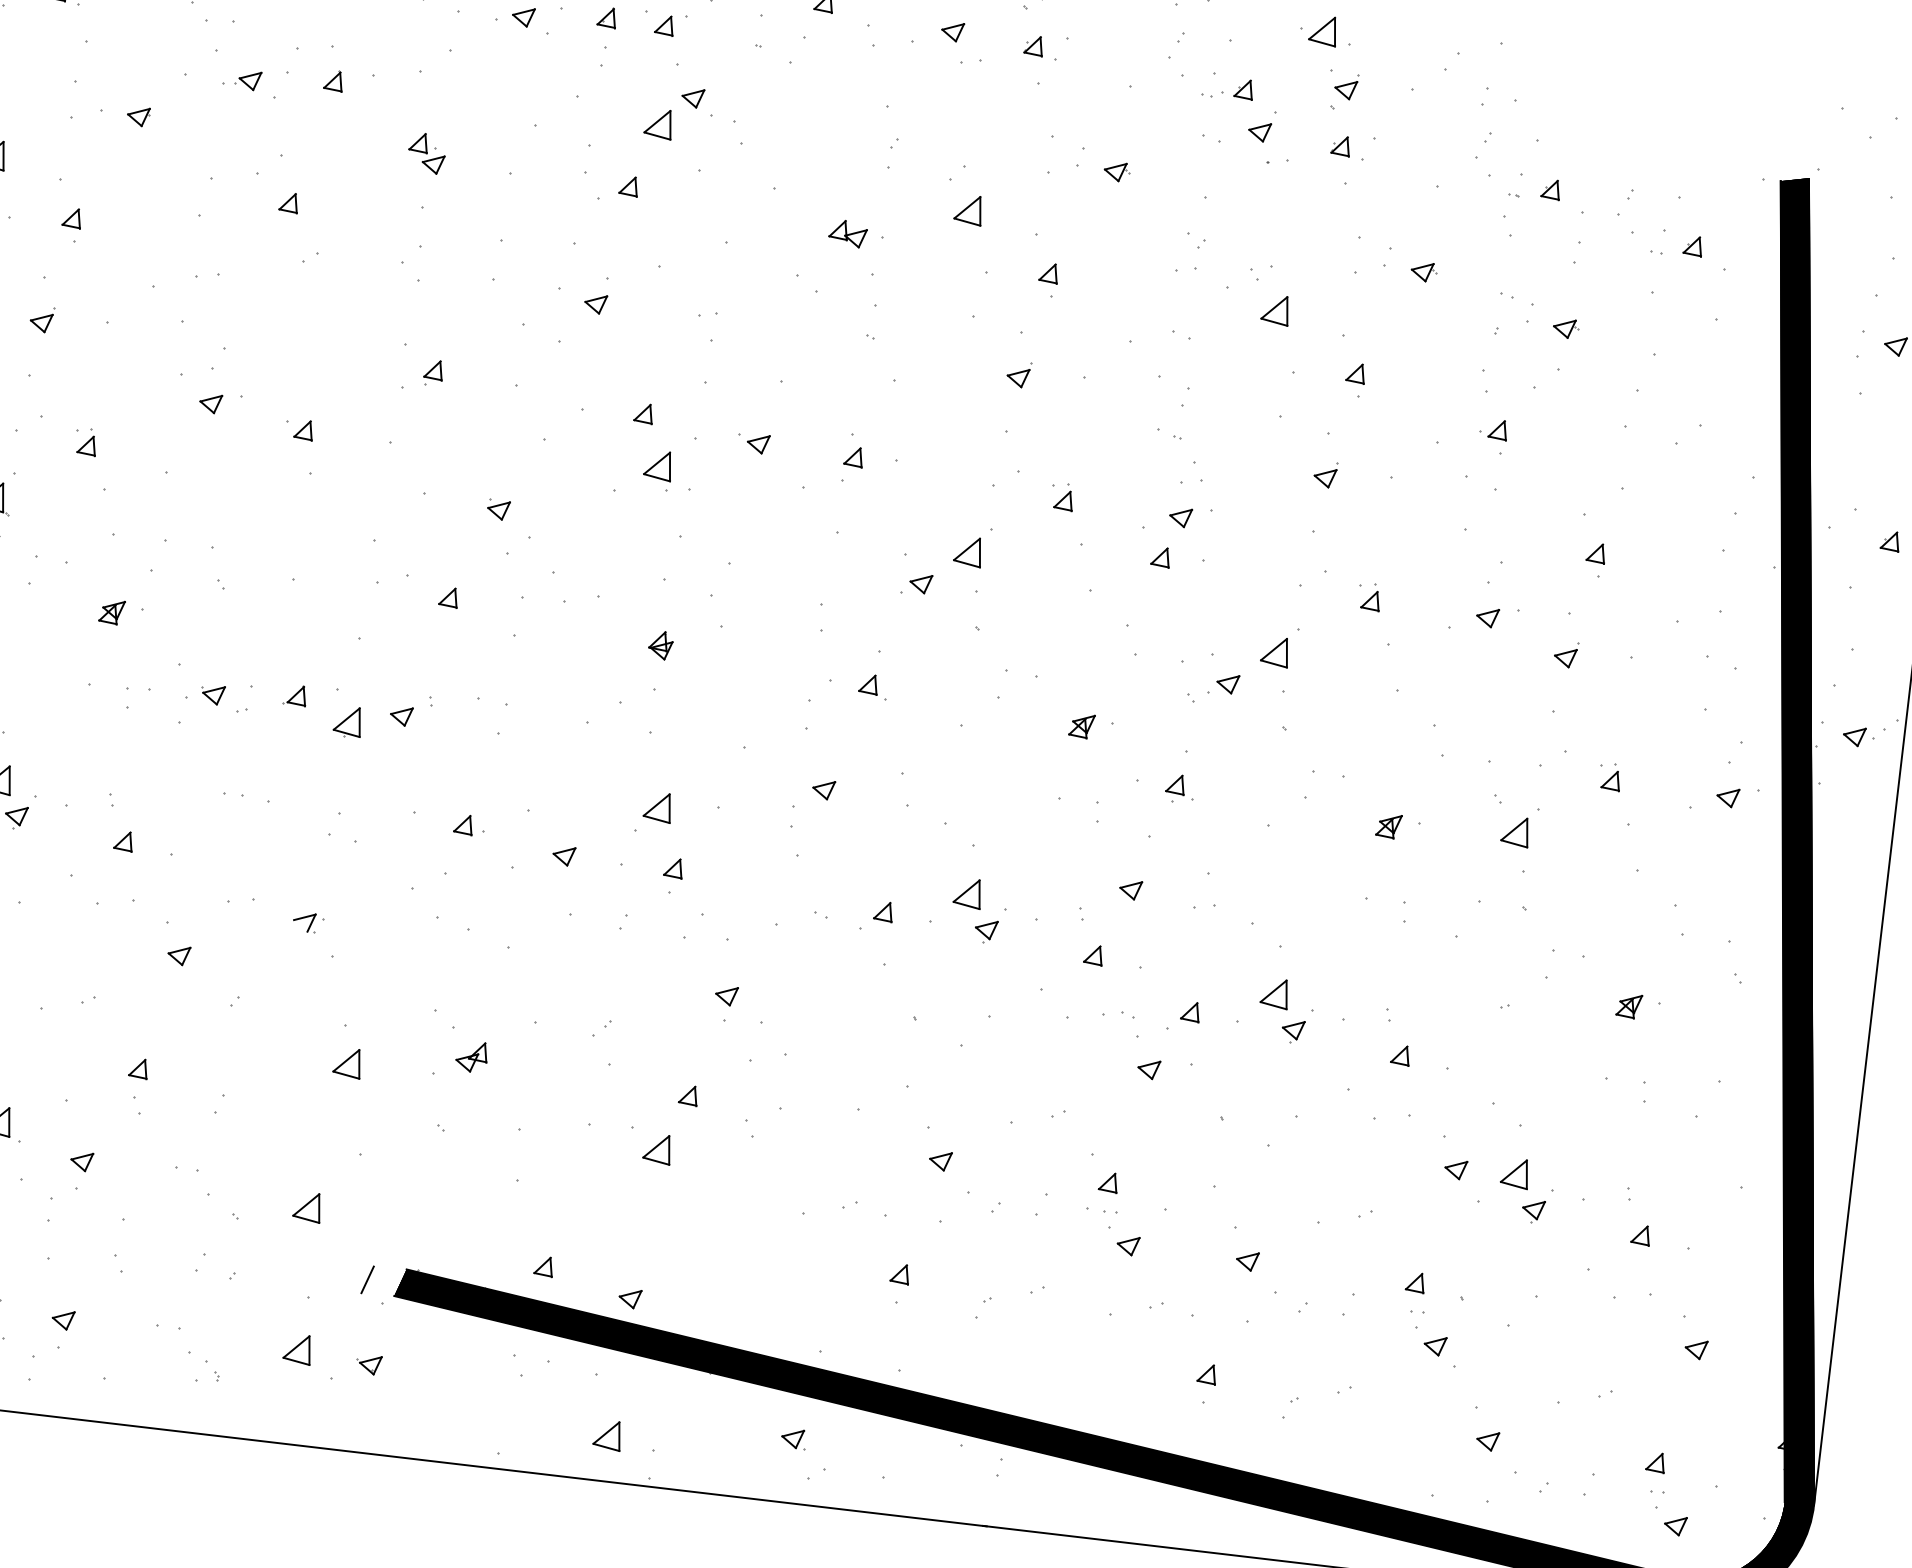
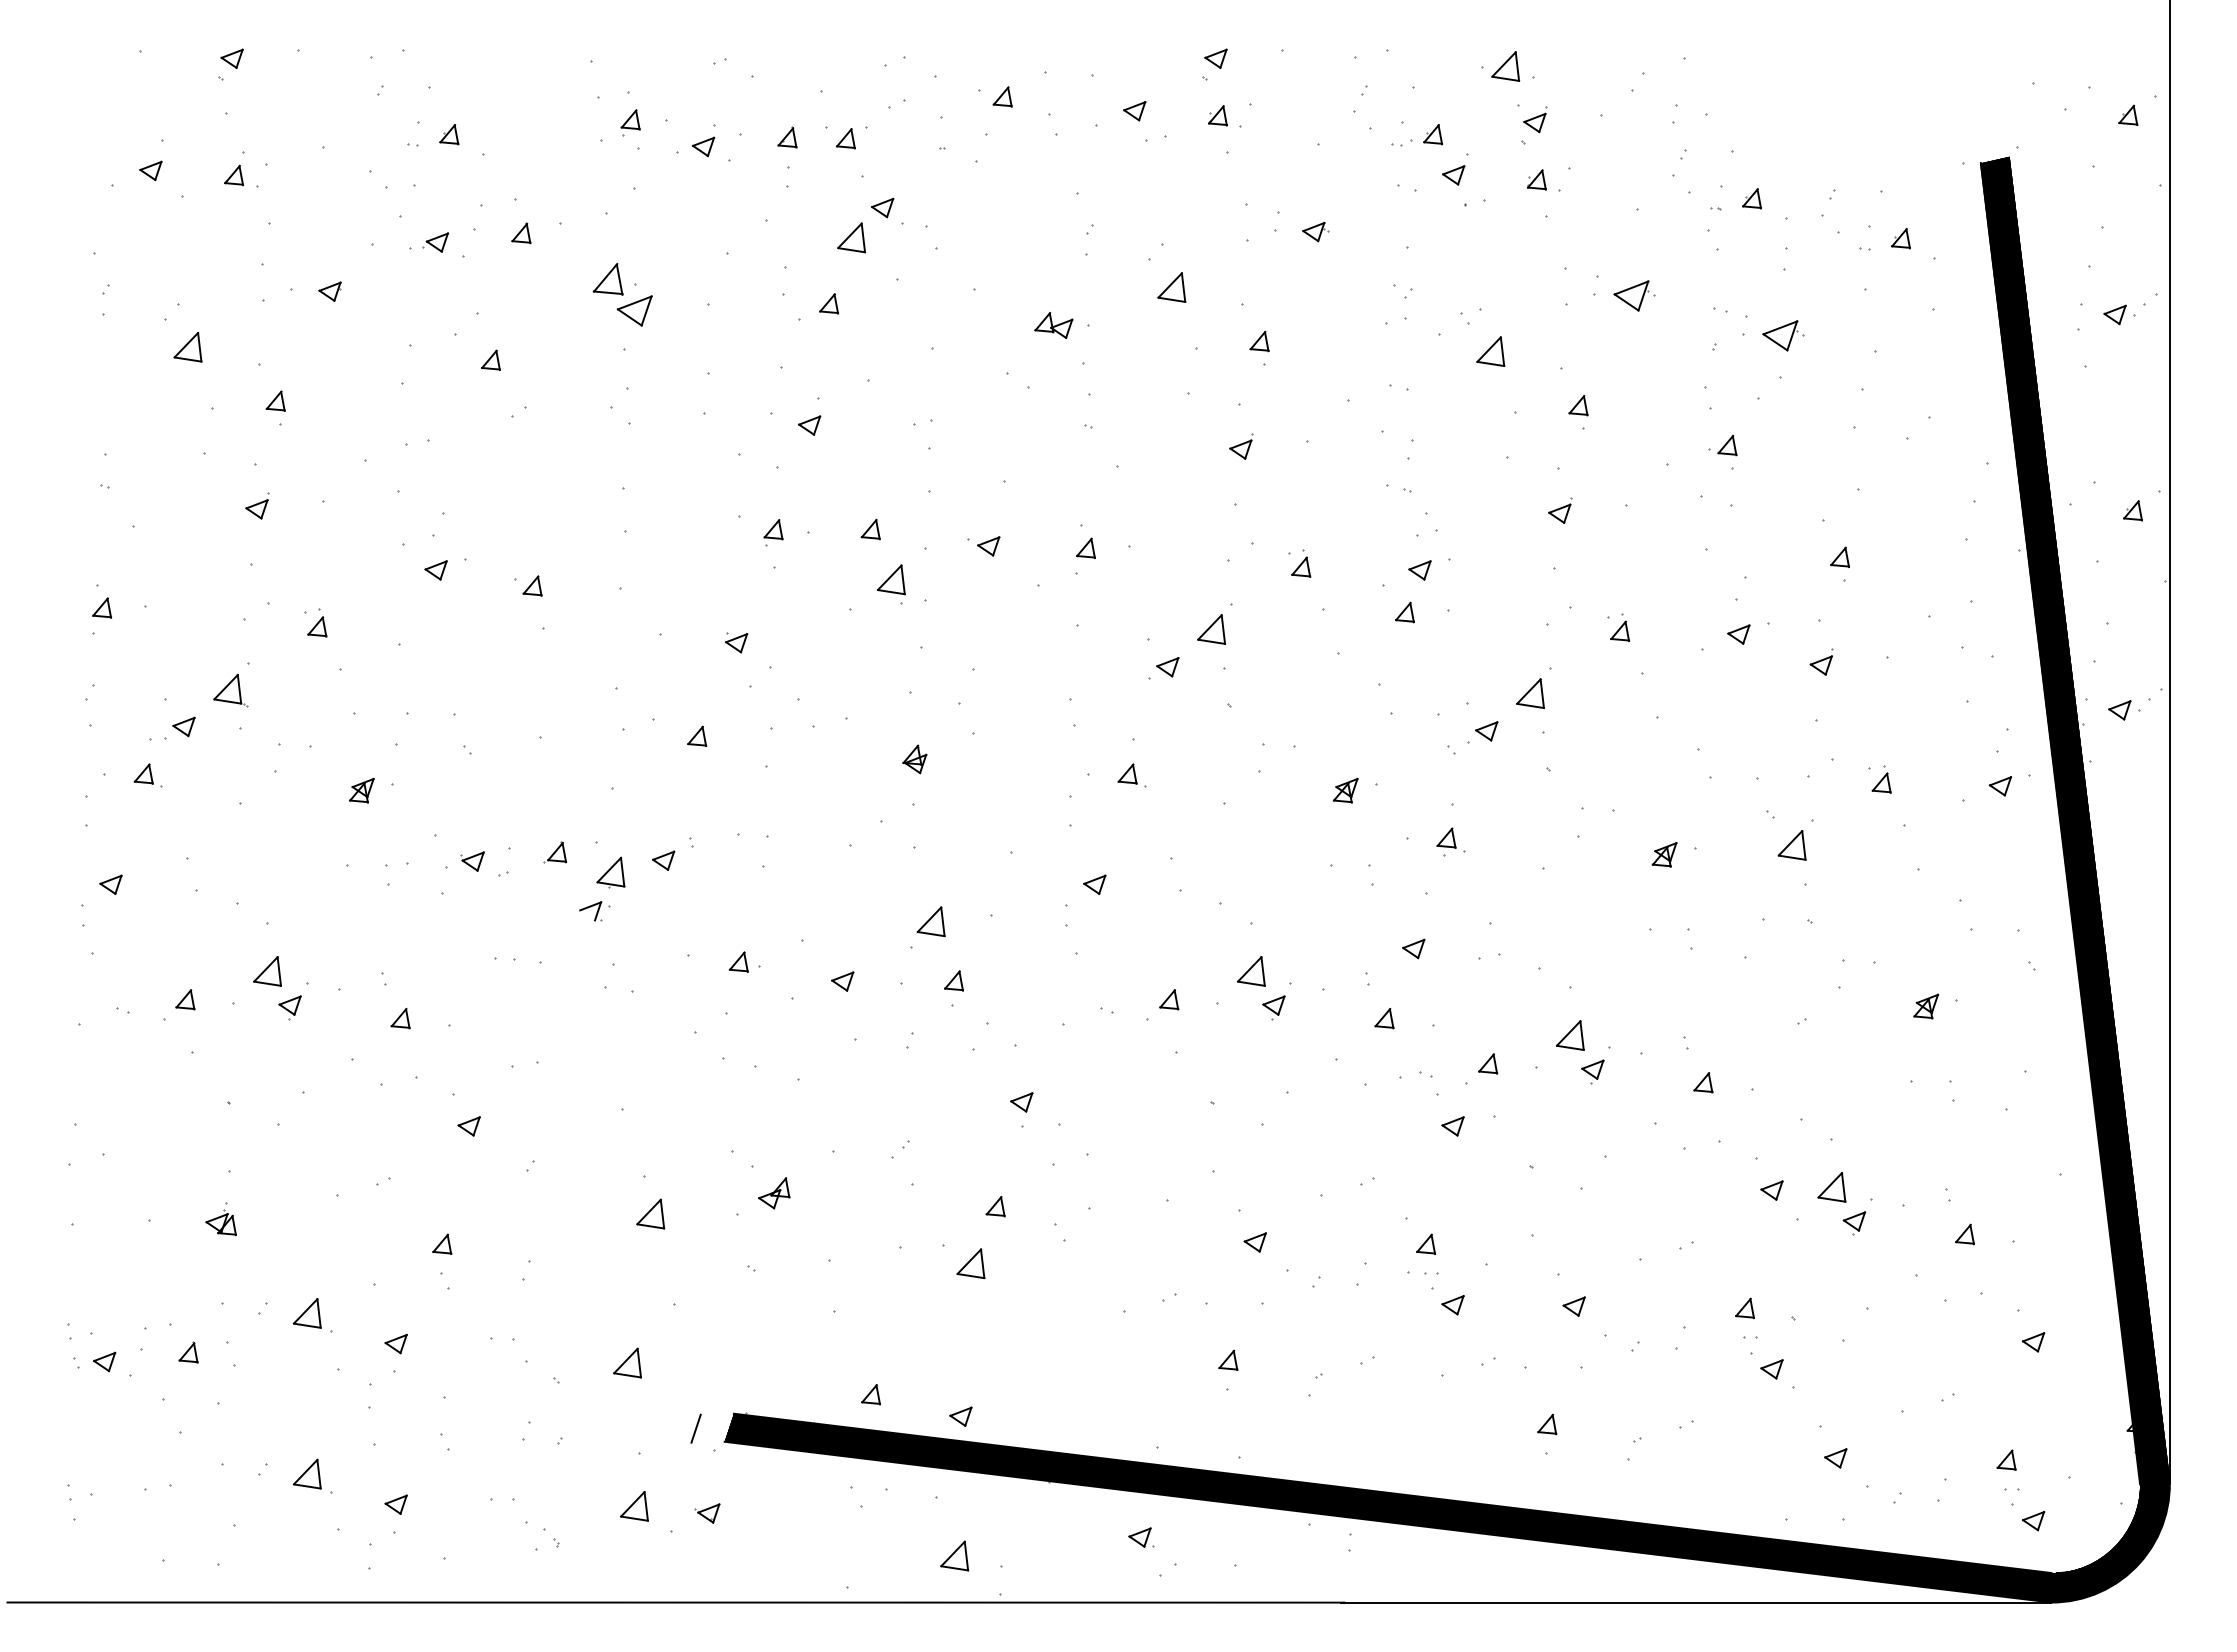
part: (427, 153) -> (623, 294), size x1.6
part: (1423, 272) -> (1634, 296), size x1.6
part: (1566, 329) -> (1783, 336), size x1.6
part: (433, 372) -> (773, 532), moved
part: (308, 922) -> (594, 911), moved

